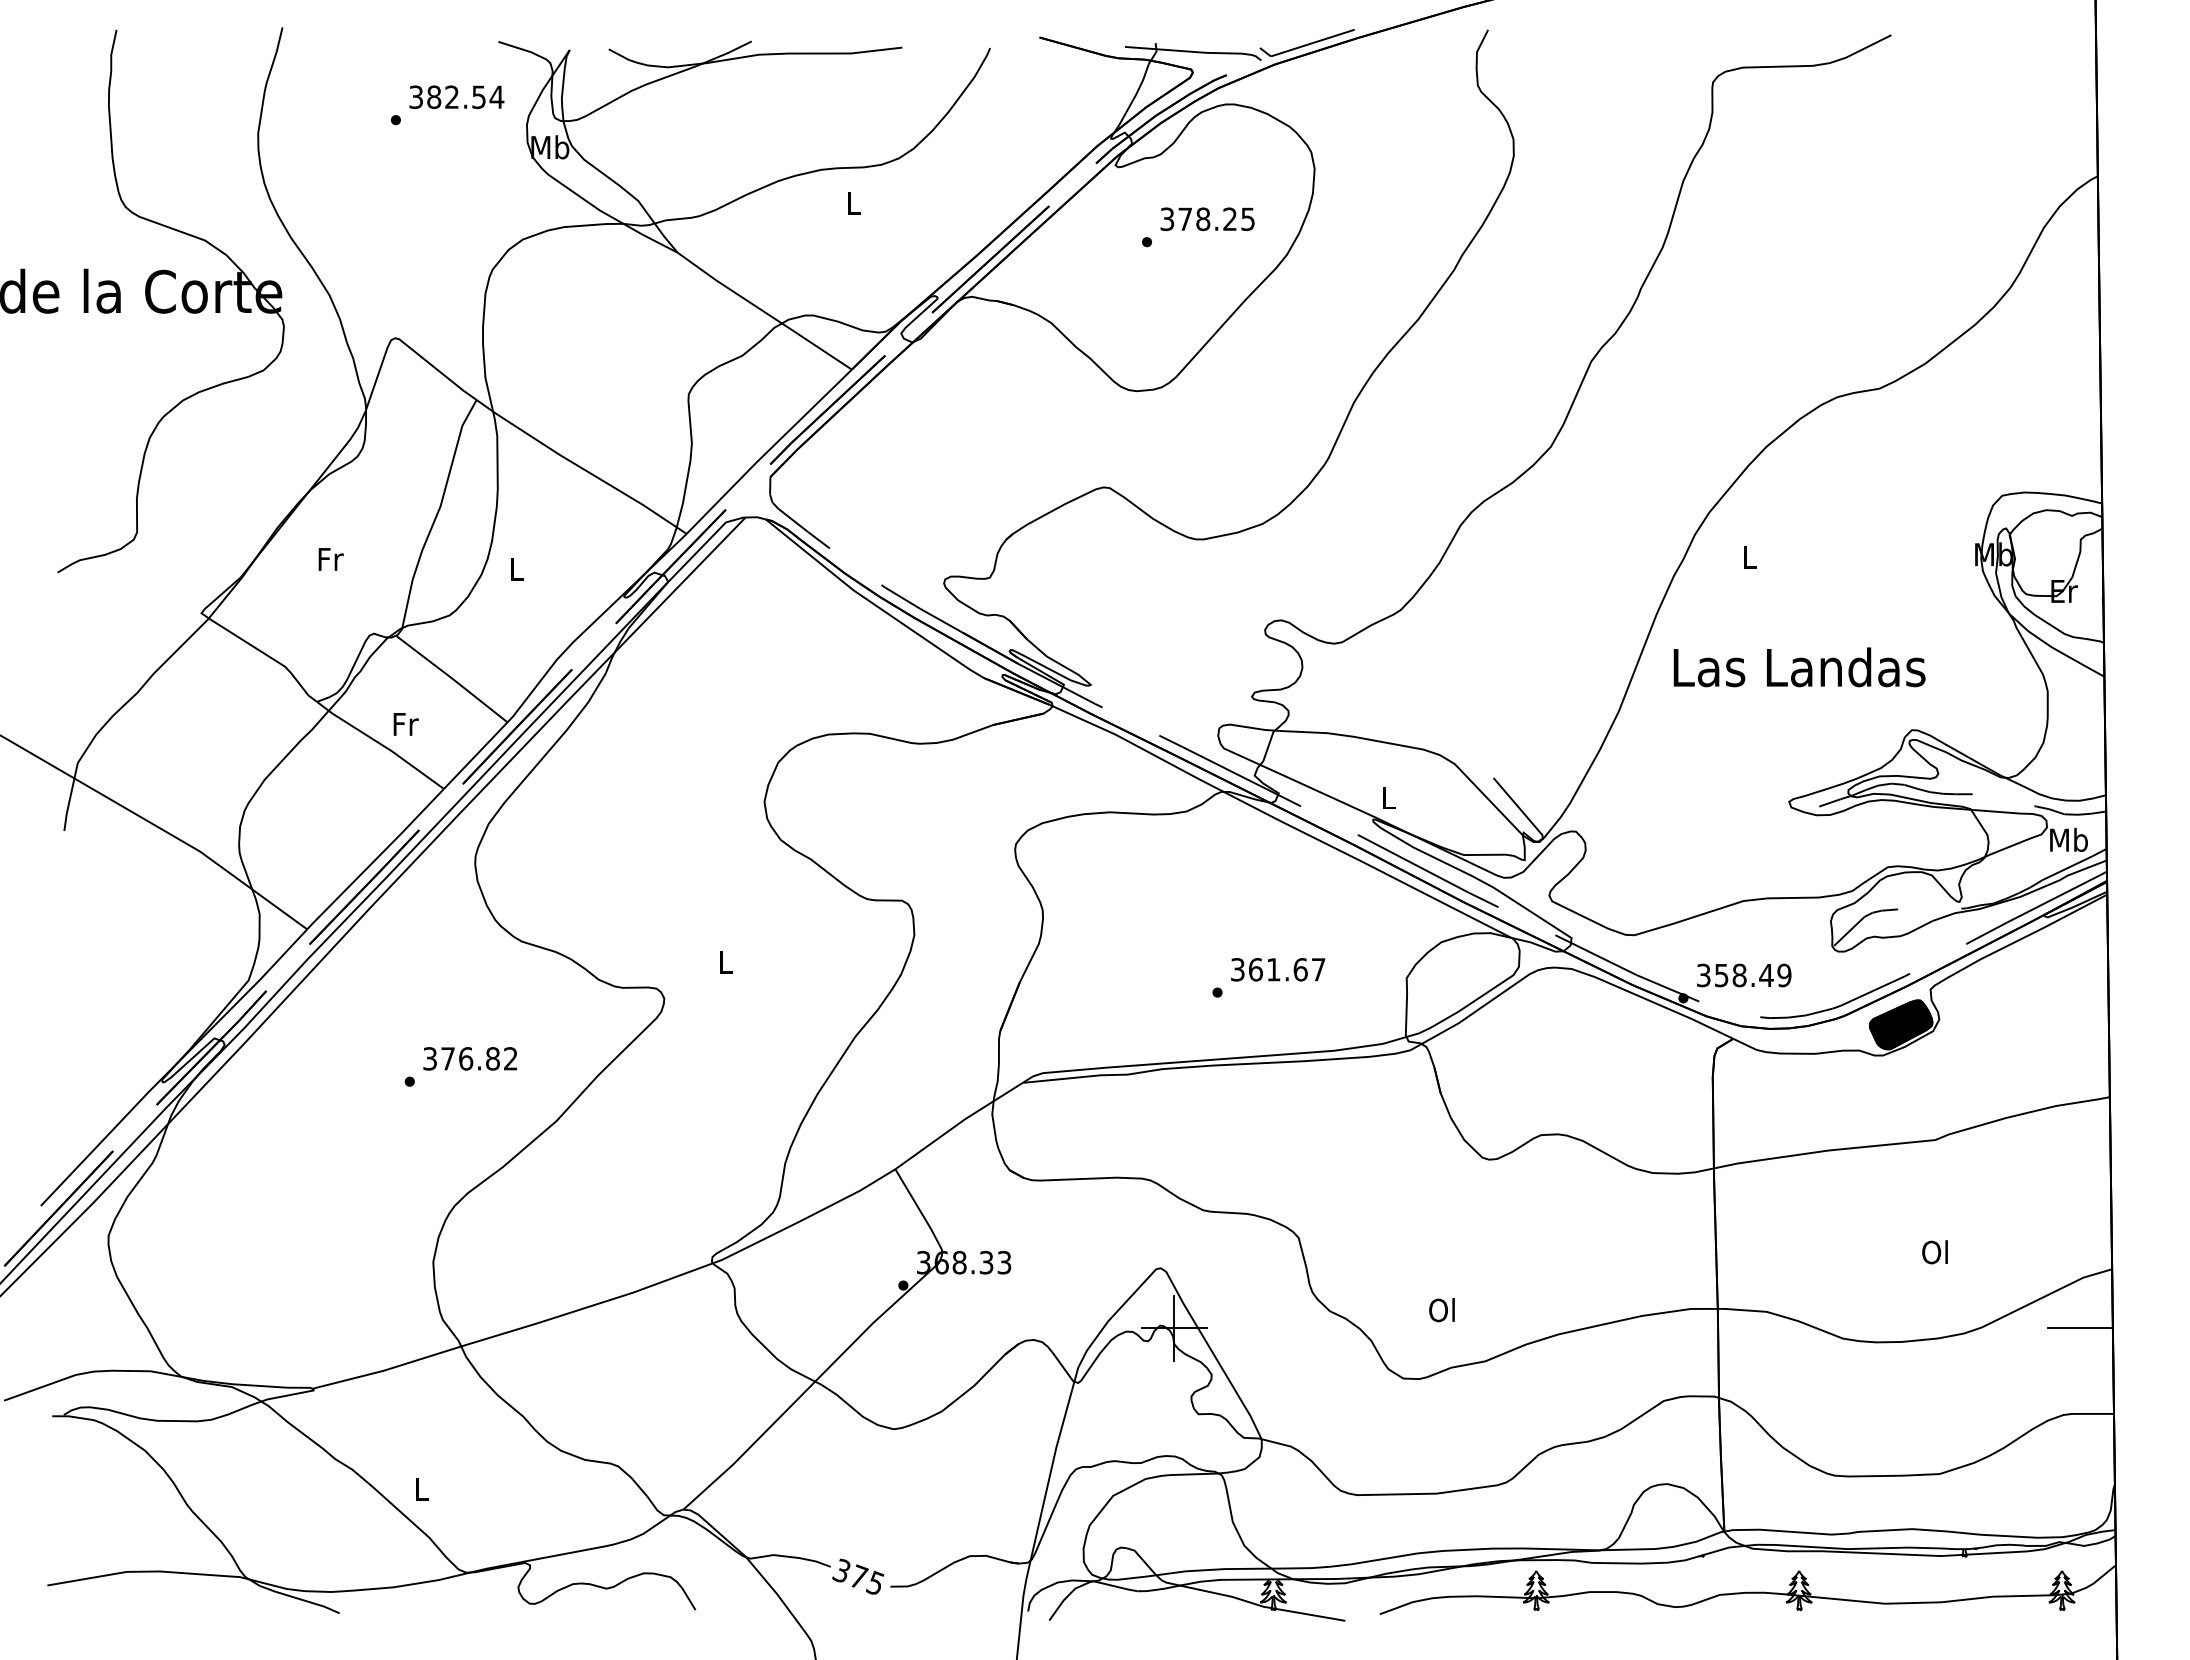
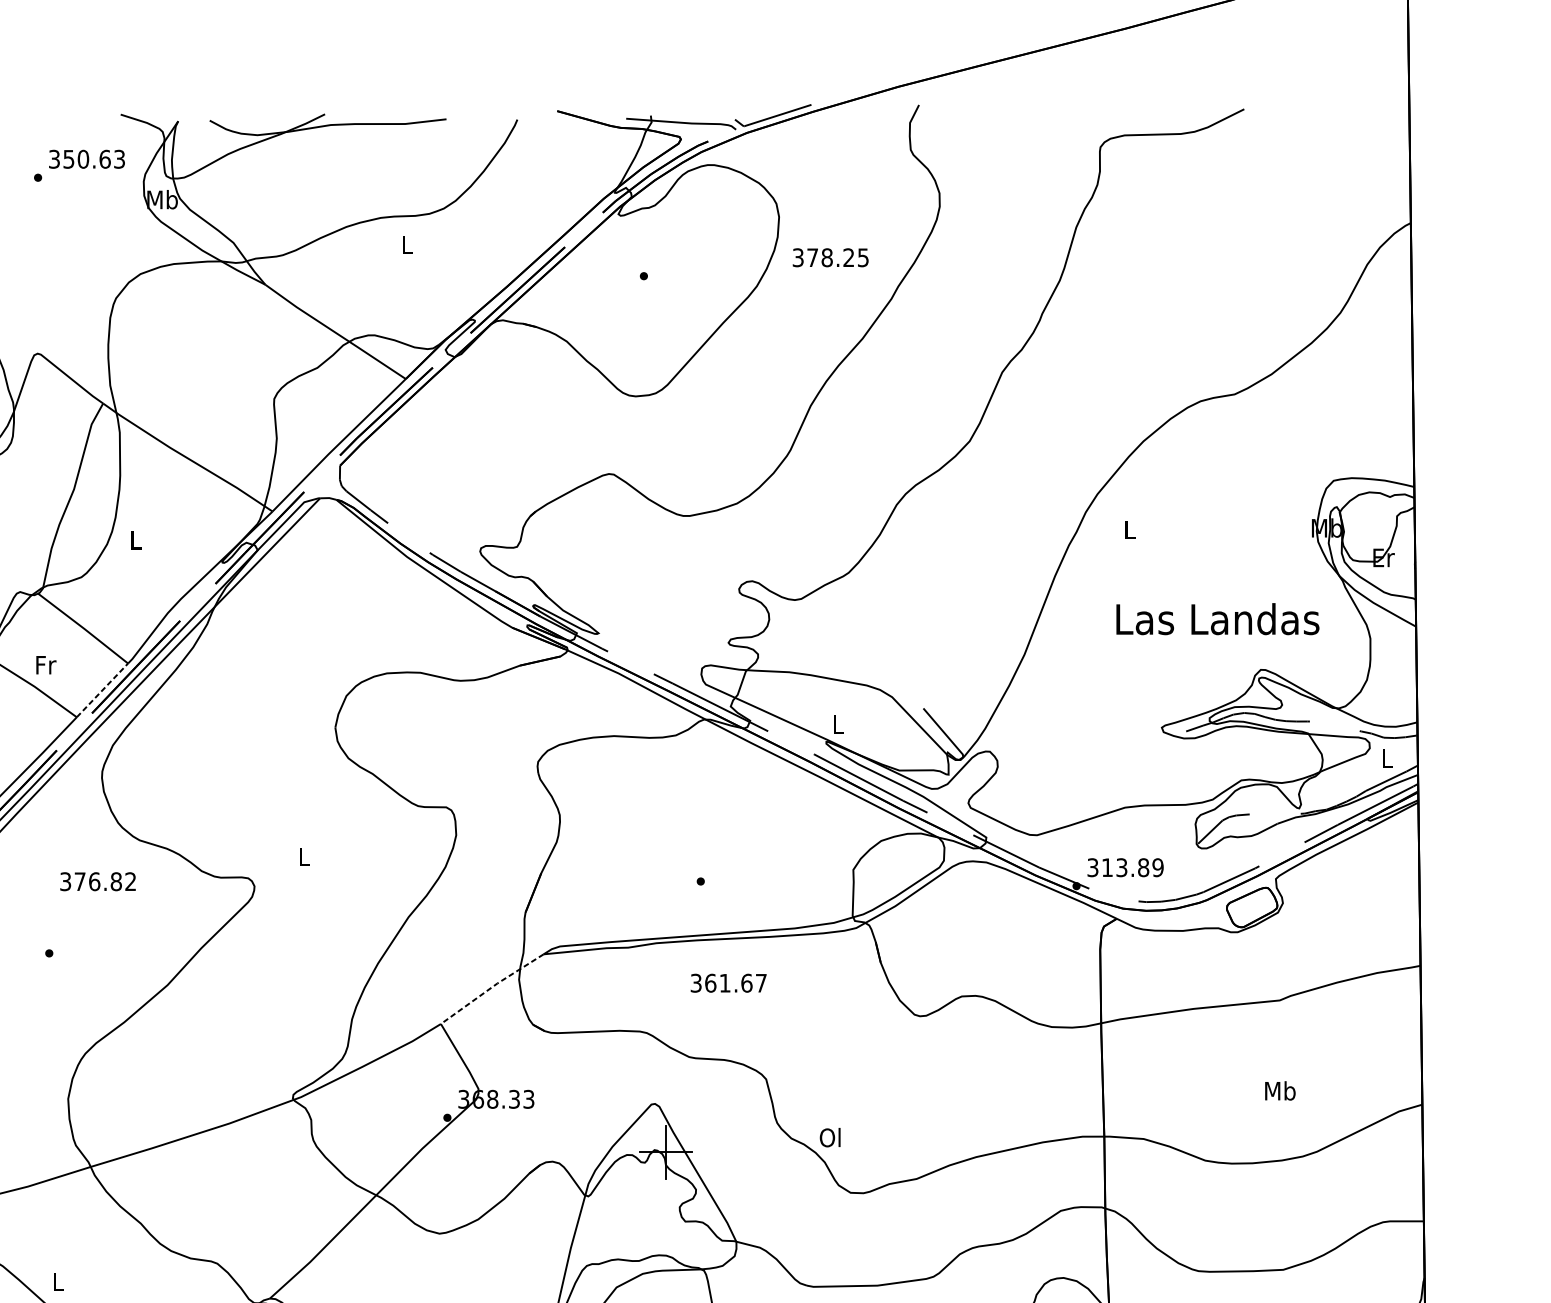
text: (465, 97) -> (94, 159), 382.54 -> 350.63
text: (1207, 219) -> (830, 257), moved
text: (1799, 667) -> (1217, 619), moved
line: (476, 755) -> (103, 690), solid -> dashed
text: (2068, 839) -> (1387, 758), Mb -> L
text: (1278, 969) -> (728, 983), moved
text: (1744, 975) -> (1125, 867), 358.49 -> 313.89
fill: (1900, 1024) -> (1251, 907), removed
text: (469, 1058) -> (97, 881), moved
line: (958, 1124) -> (491, 987), solid -> dashed
text: (1936, 1252) -> (1280, 1091), Ol -> Mb
text: (1441, 1310) -> (829, 1137), moved
line: (2079, 1328) -> (1396, 1152), removed

